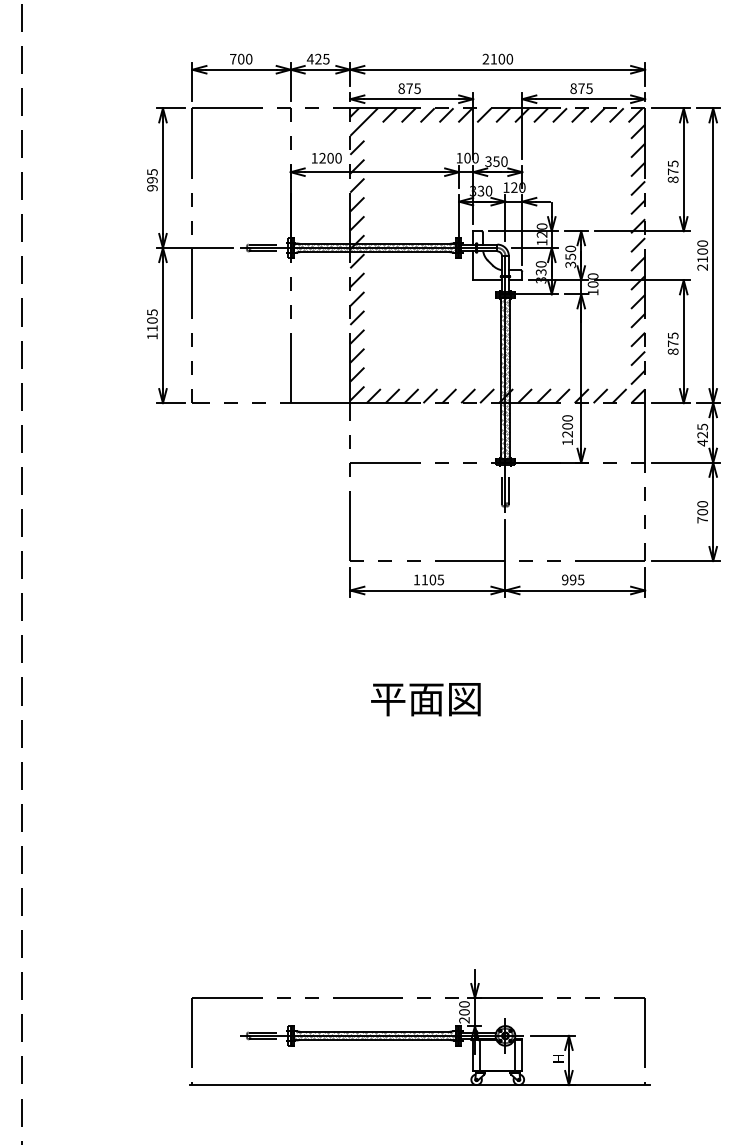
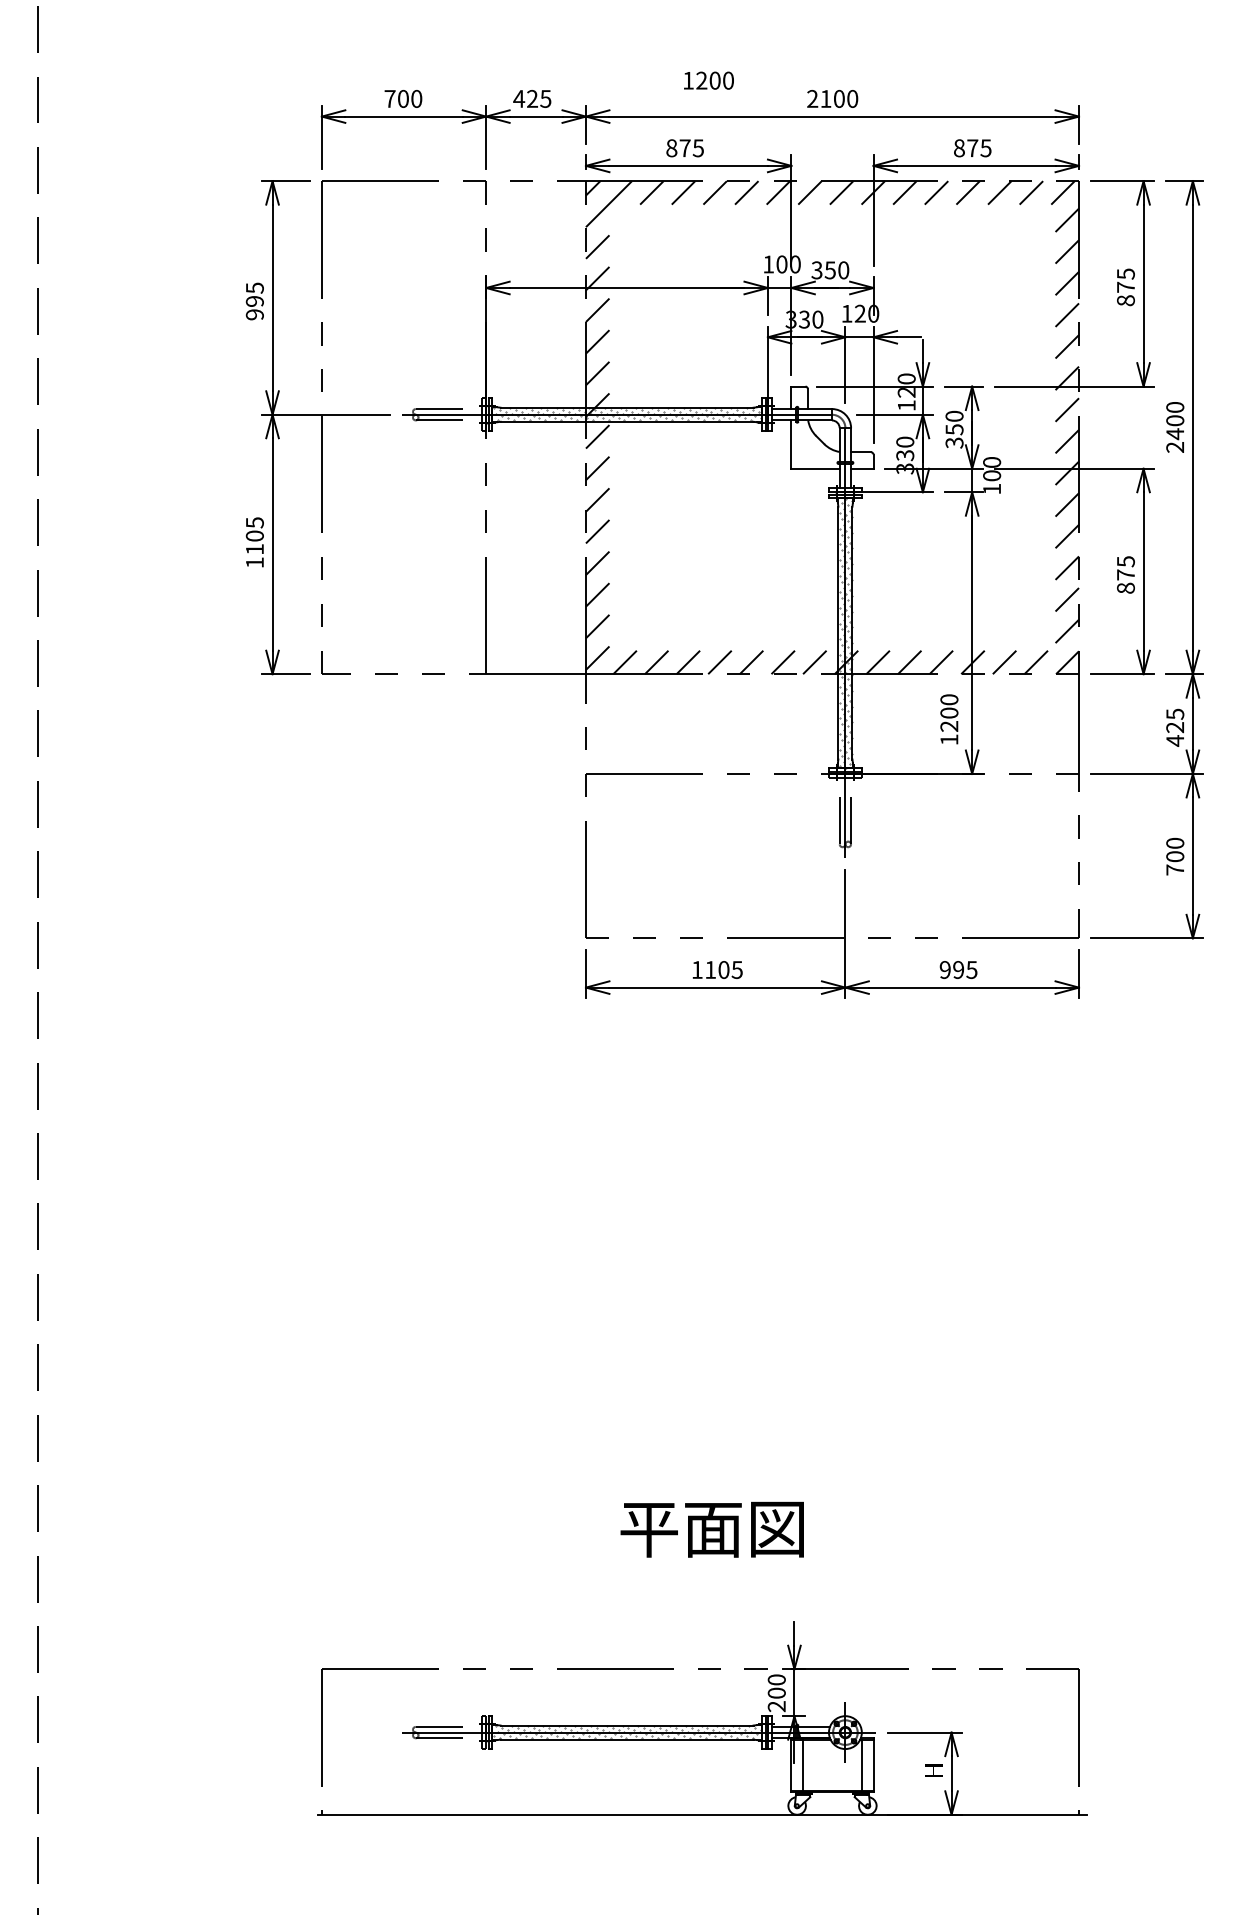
text: (326, 157) -> (708, 79), moved
text: (702, 259) -> (1174, 433), 2100 -> 2400
text: (425, 699) -> (711, 1529), moved

